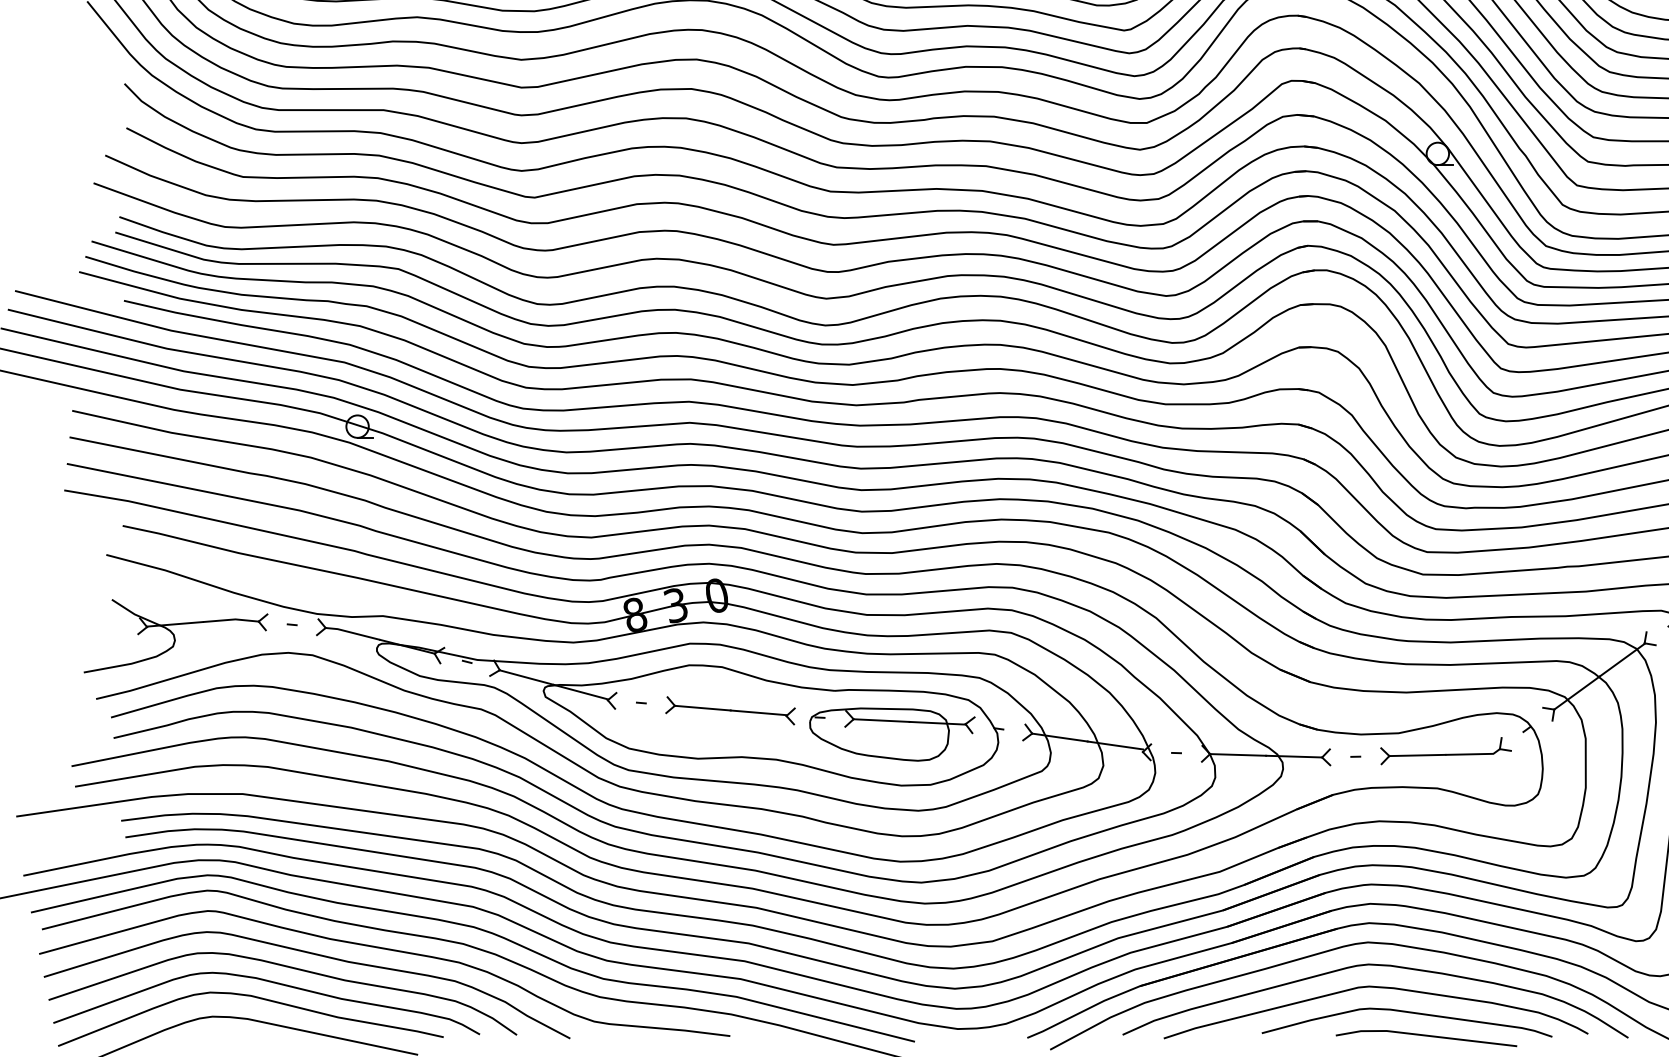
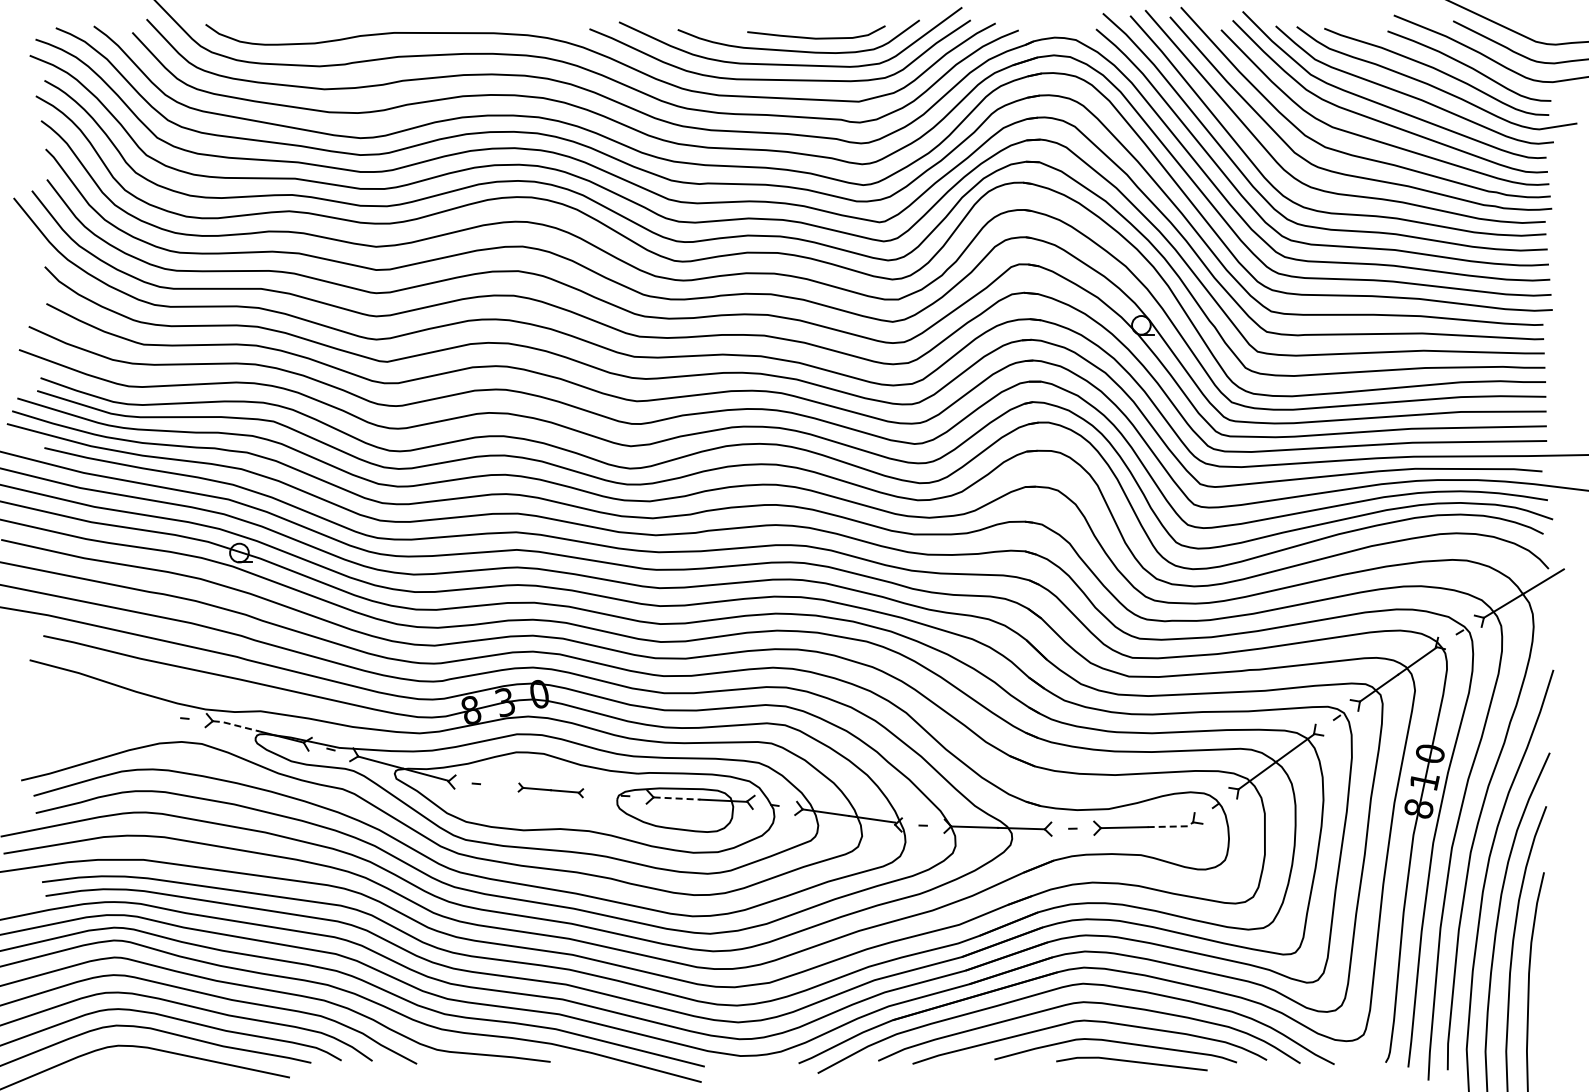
line: (352, 633) -> (235, 725), solid -> dashed
part: (175, 636) -> (87, 728), removed
part: (730, 710) -> (550, 790), size x0.6
line: (882, 720) -> (677, 798), solid -> dashed
line: (1475, 754) -> (1172, 826), solid -> dashed

